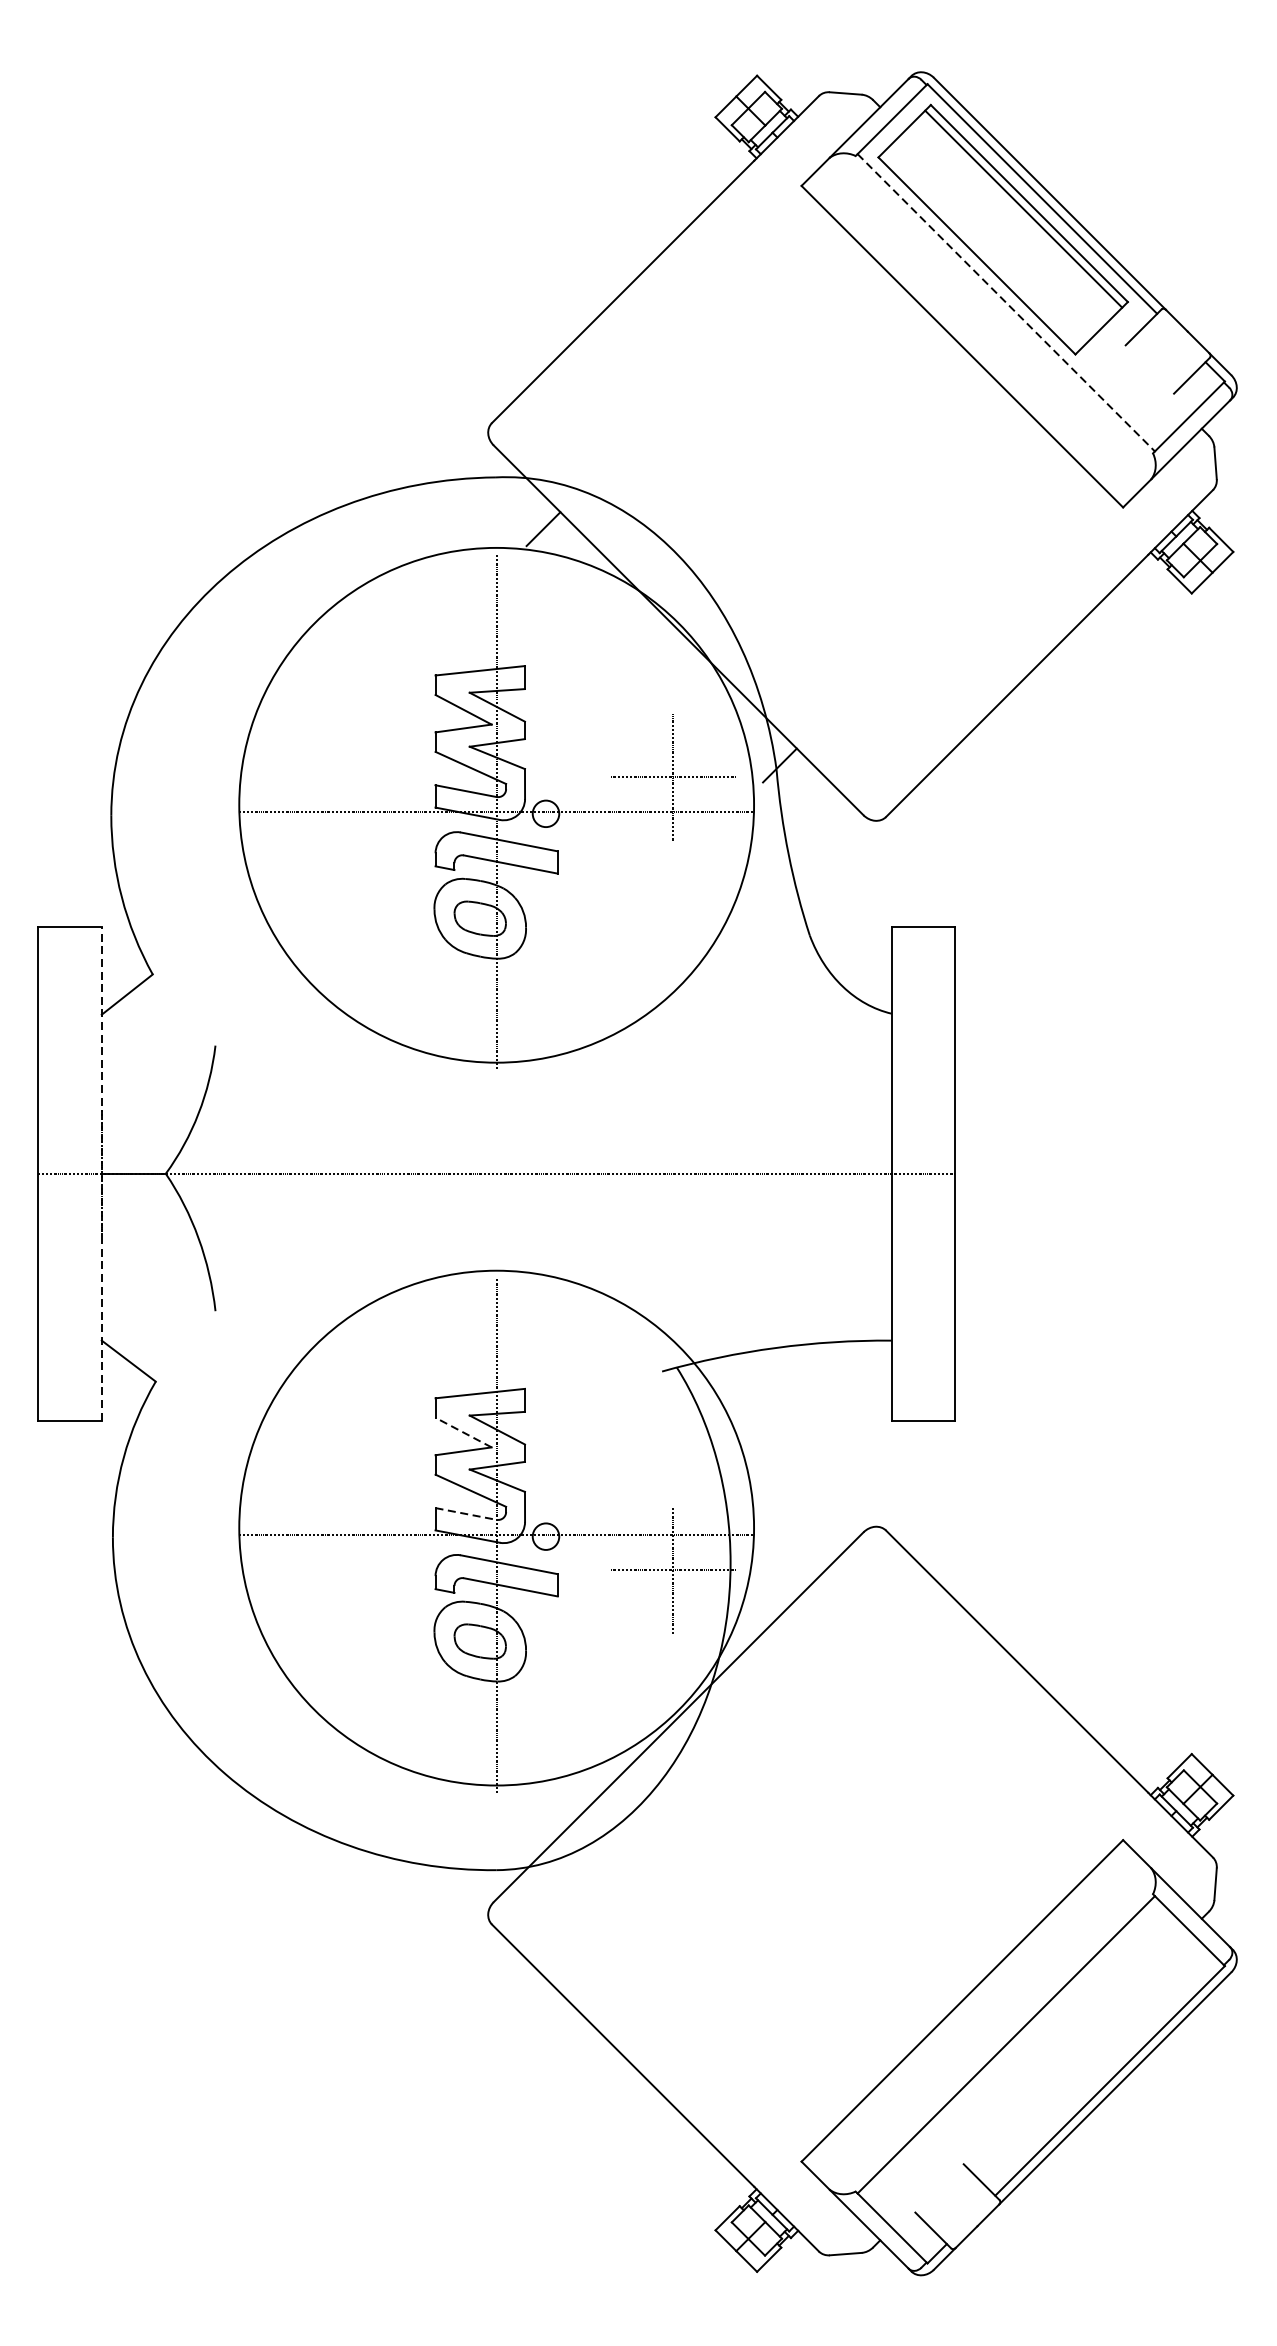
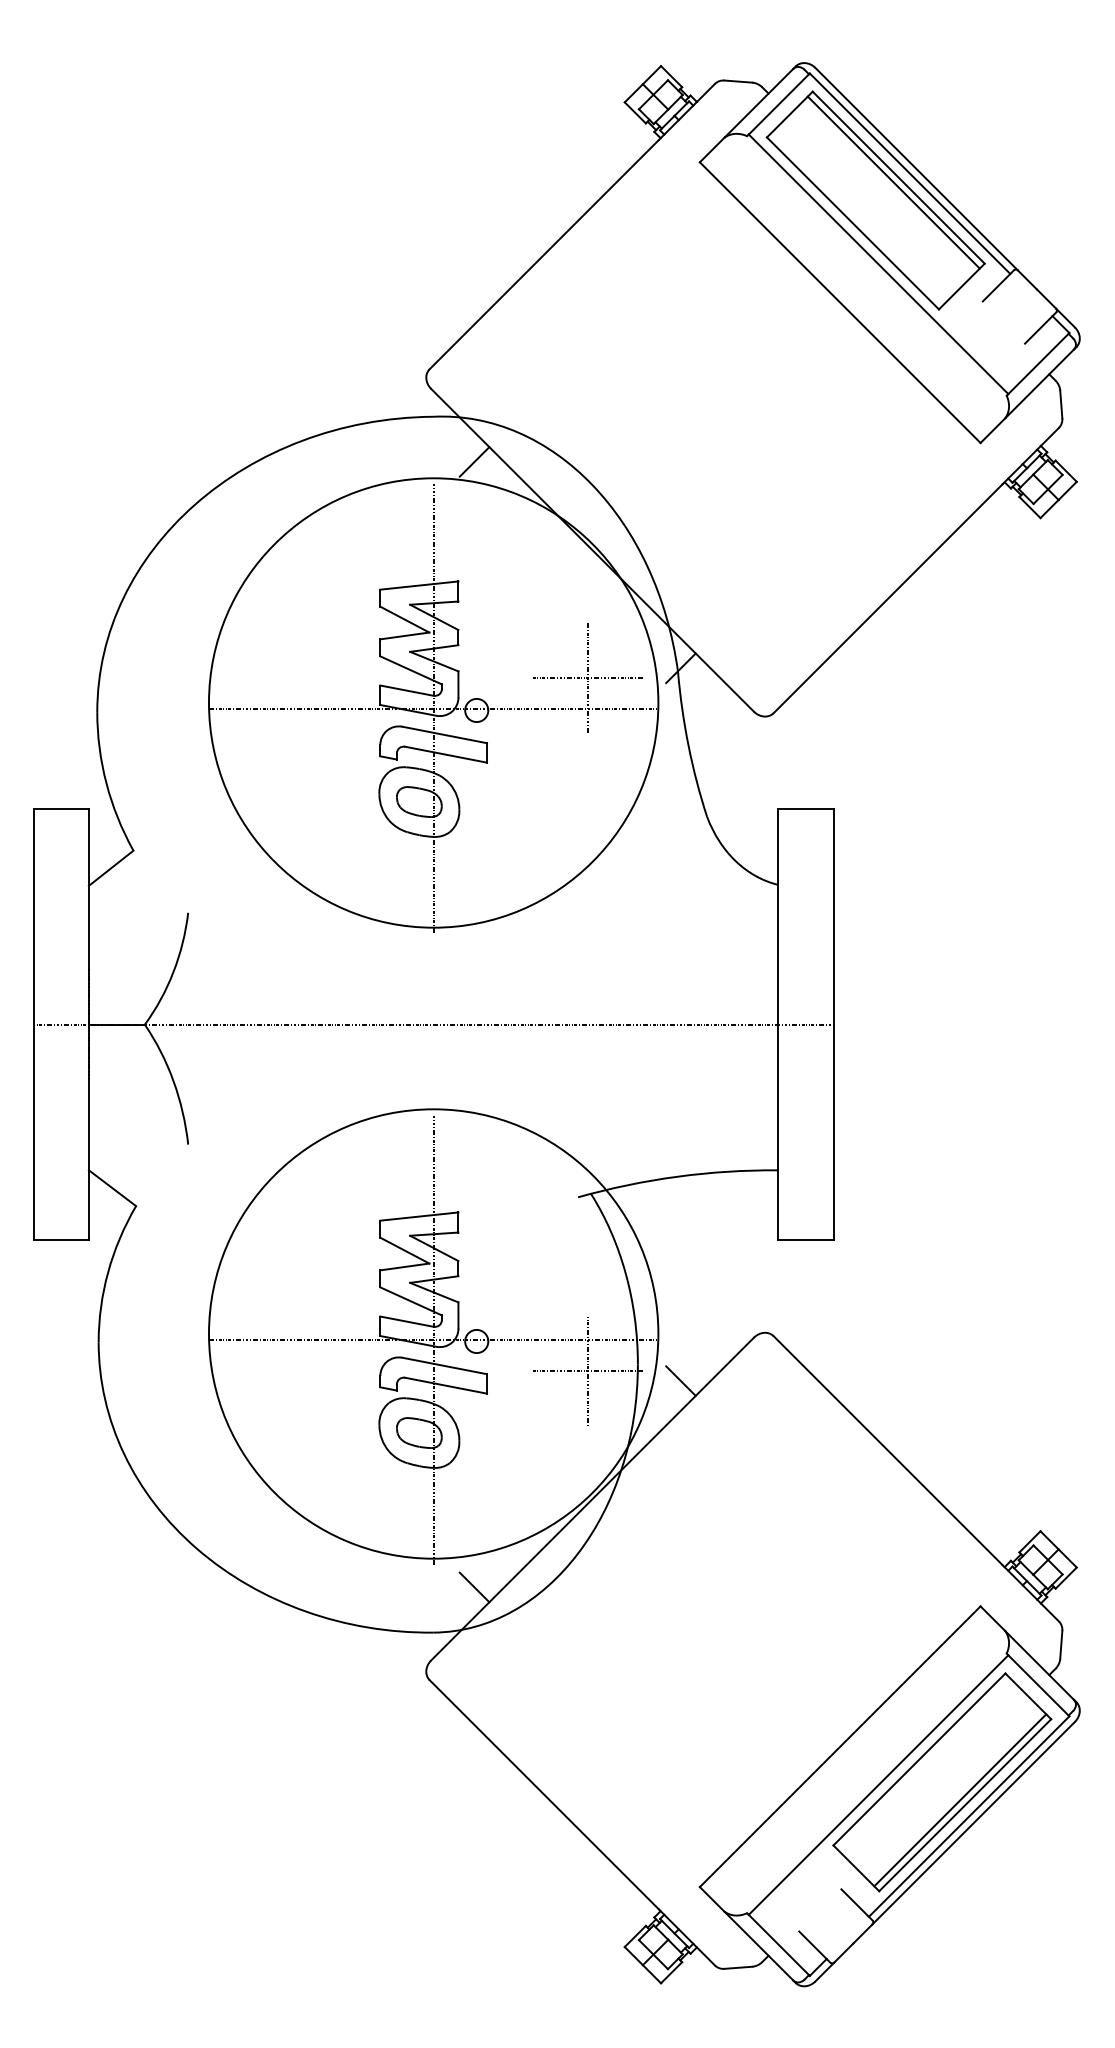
line: (1006, 302) -> (878, 264), dashed -> solid
line: (101, 1173) -> (88, 1024), dashed -> solid
line: (463, 1432) -> (404, 1250), dashed -> solid
line: (466, 1513) -> (407, 1321), dashed -> solid
line: (779, 1581) -> (680, 1380), added
line: (543, 1818) -> (474, 1587), added
part: (1079, 2041) -> (942, 1782), added

